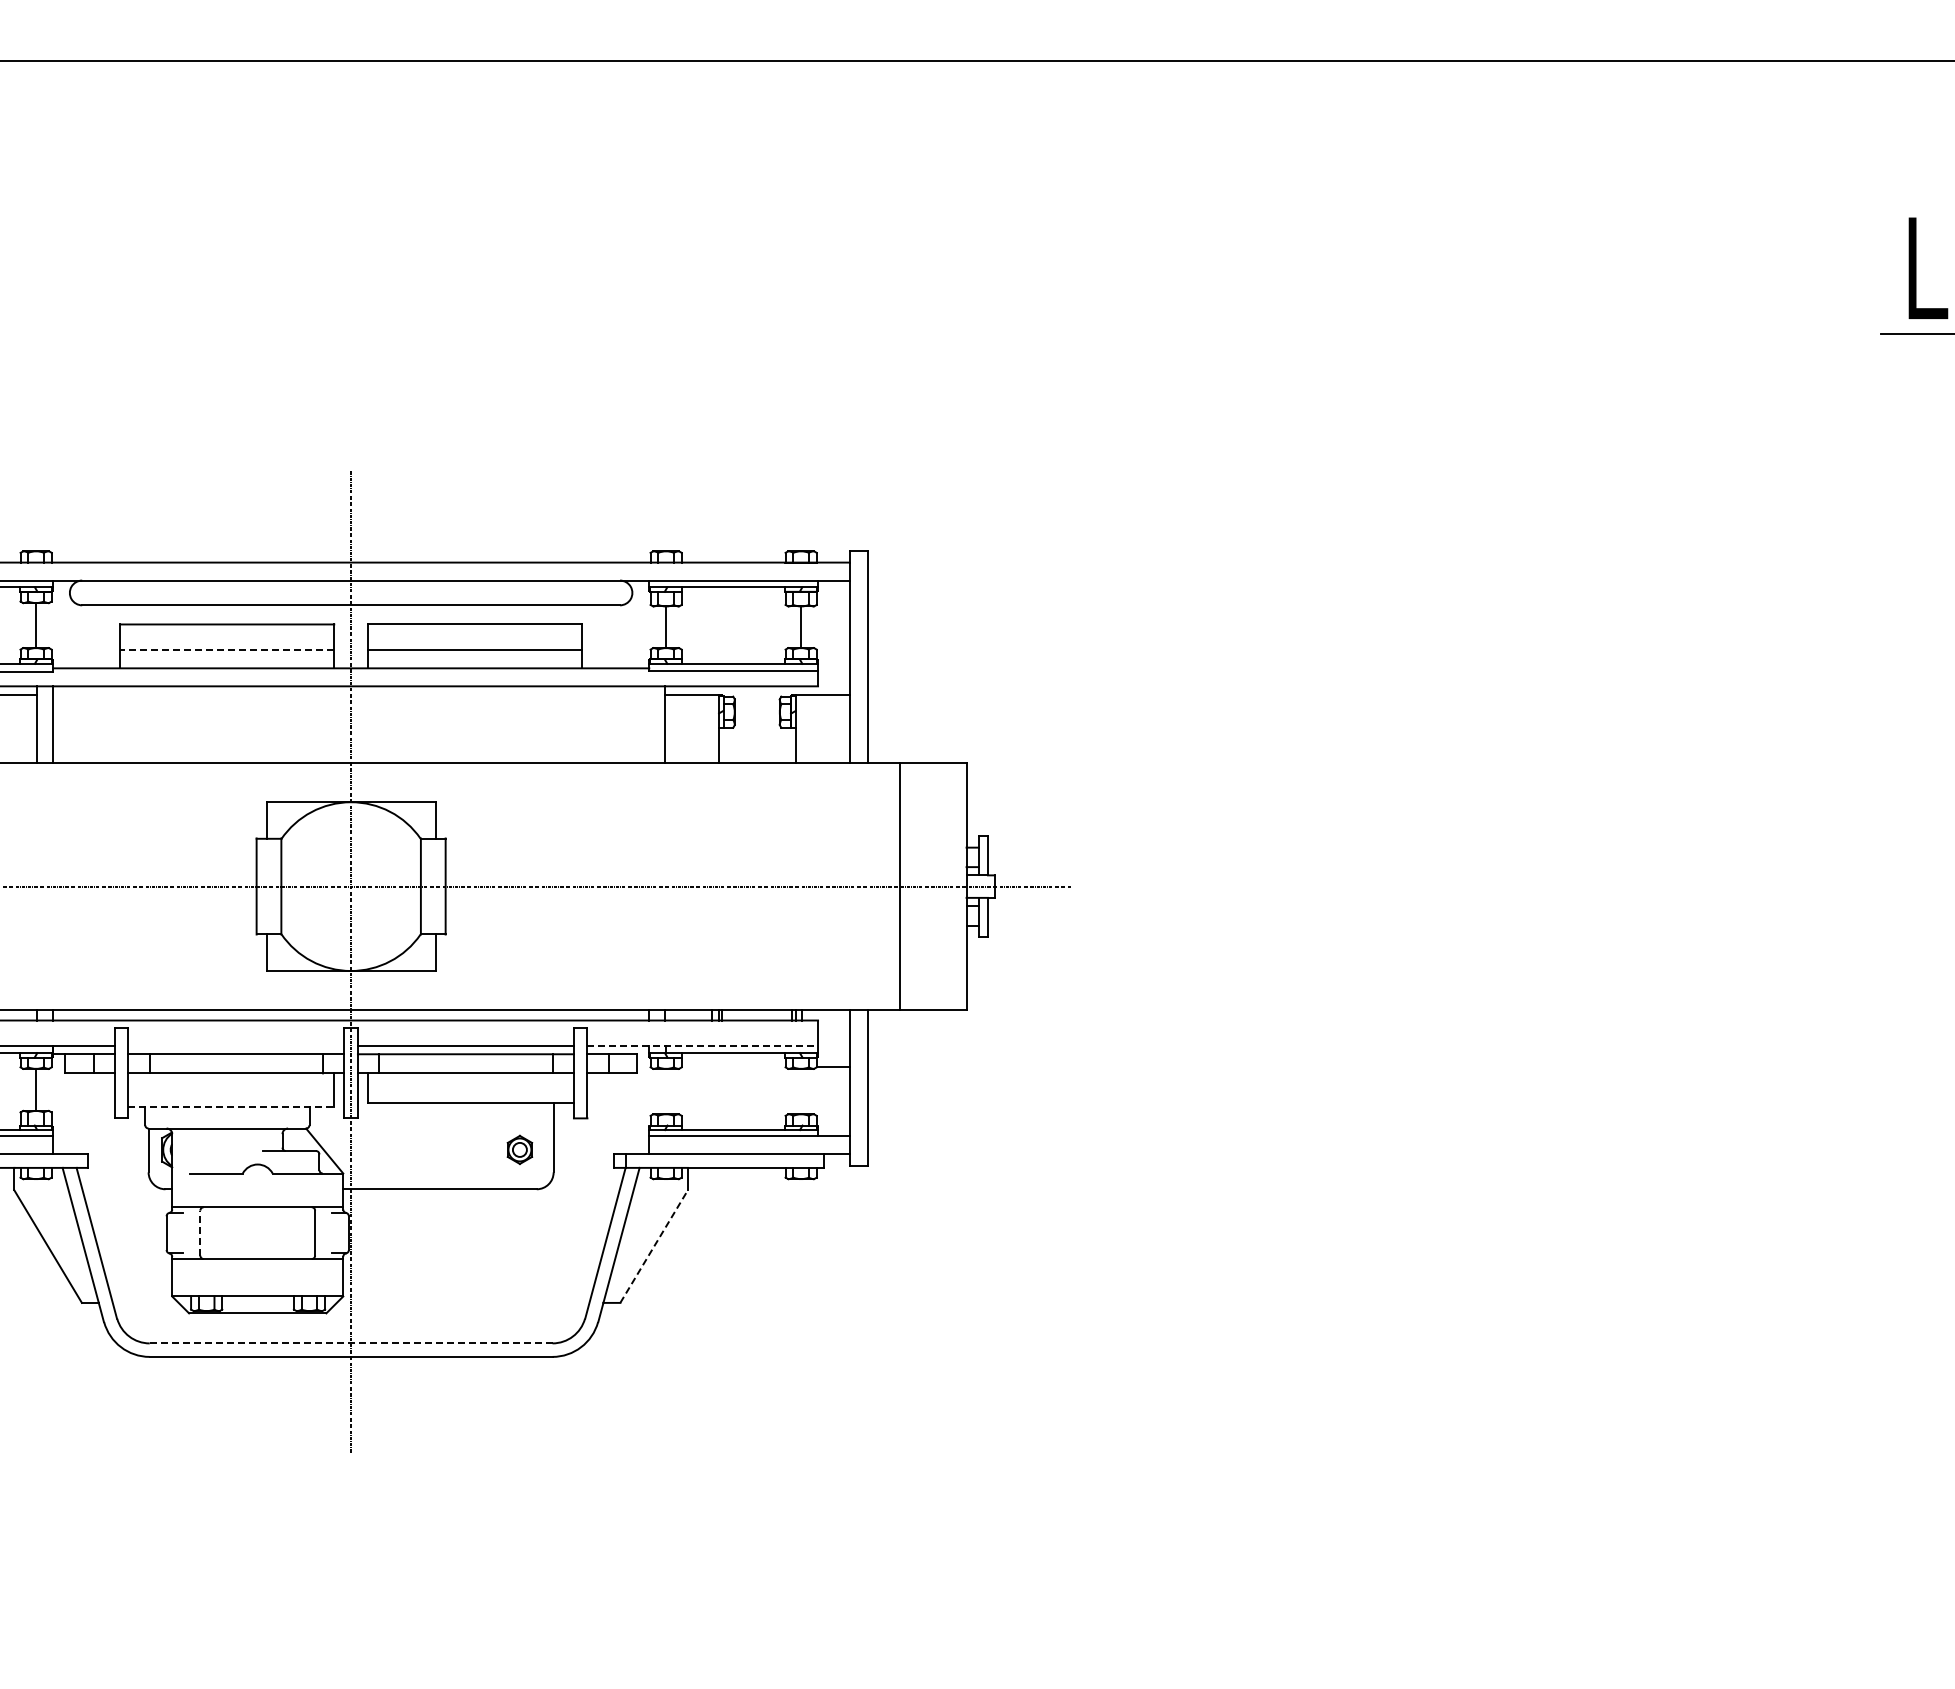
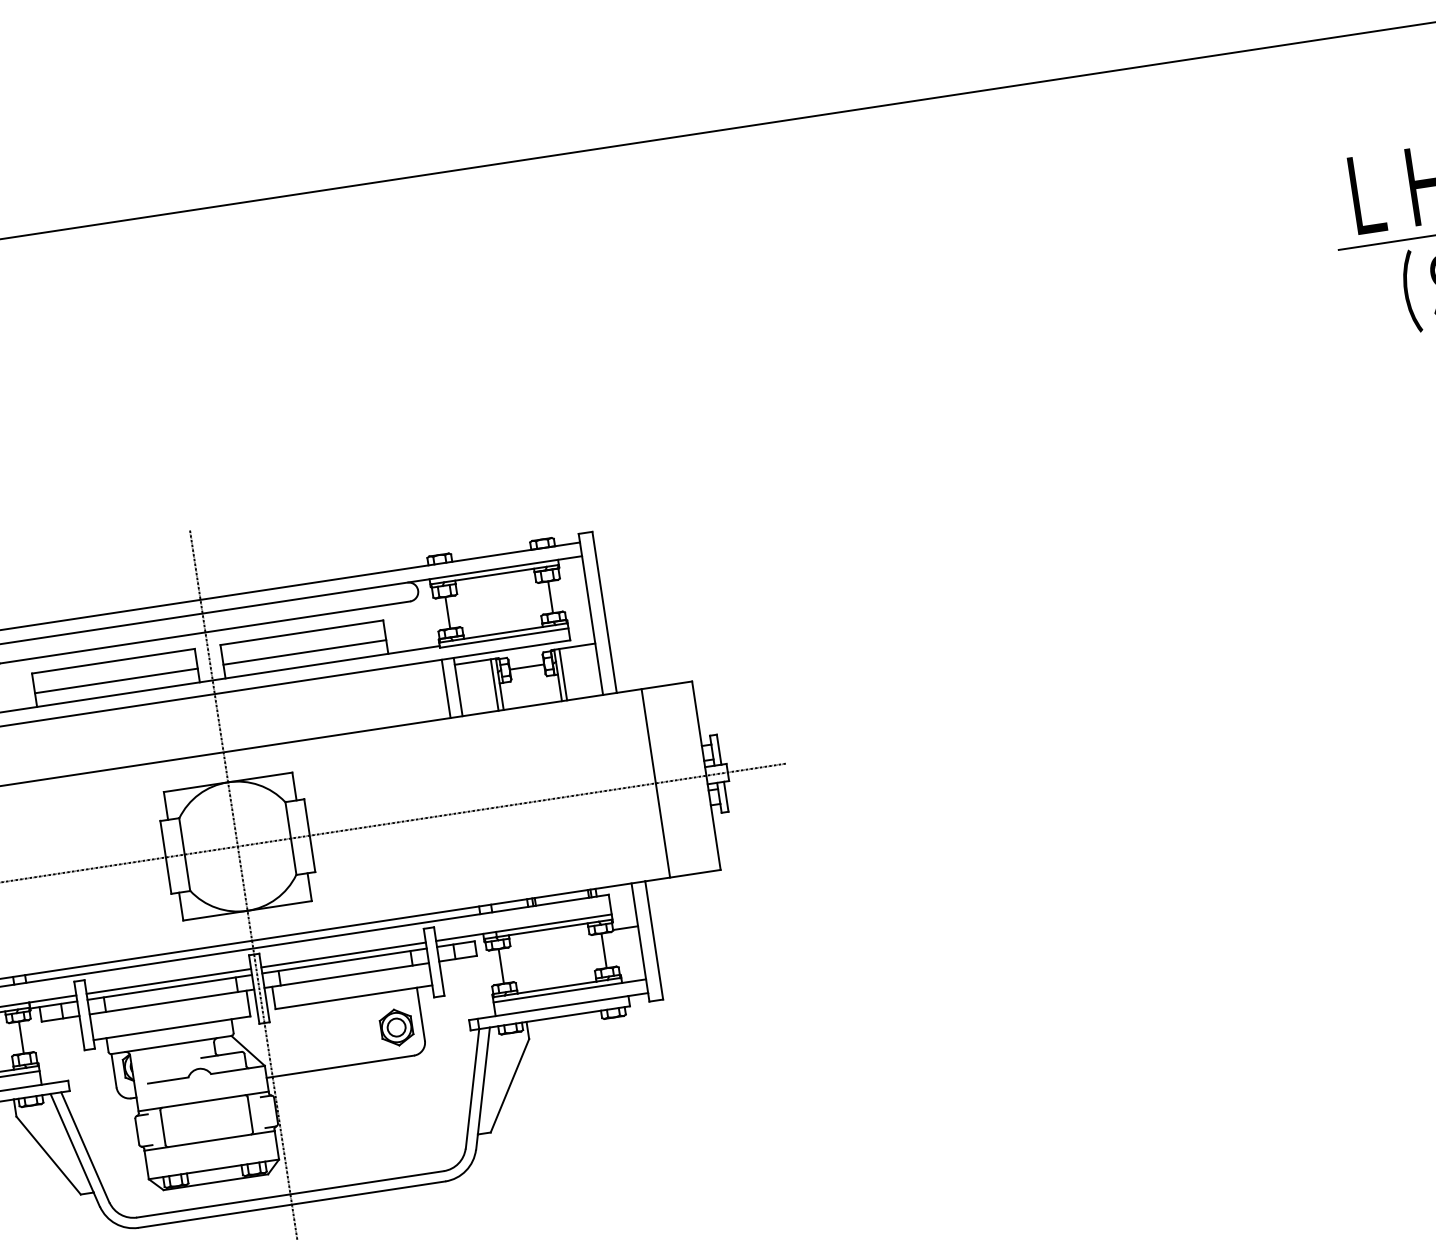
line: (227, 650) -> (116, 681), dashed -> solid
line: (756, 712) -> (526, 667), added
line: (649, 724) -> (446, 688), added
line: (712, 728) -> (494, 684), added
line: (802, 728) -> (563, 674), added
line: (236, 1046) -> (168, 981), added
line: (703, 1046) -> (524, 927), dashed -> solid
line: (666, 1091) -> (501, 966), added
line: (801, 1091) -> (604, 950), added
line: (231, 1107) -> (172, 1028), dashed -> solid
part: (519, 1149) -> (396, 1027), size x1.67
line: (200, 1233) -> (163, 1128), dashed -> solid
line: (654, 1246) -> (510, 1085), dashed -> solid
line: (350, 1343) -> (289, 1194), dashed -> solid

